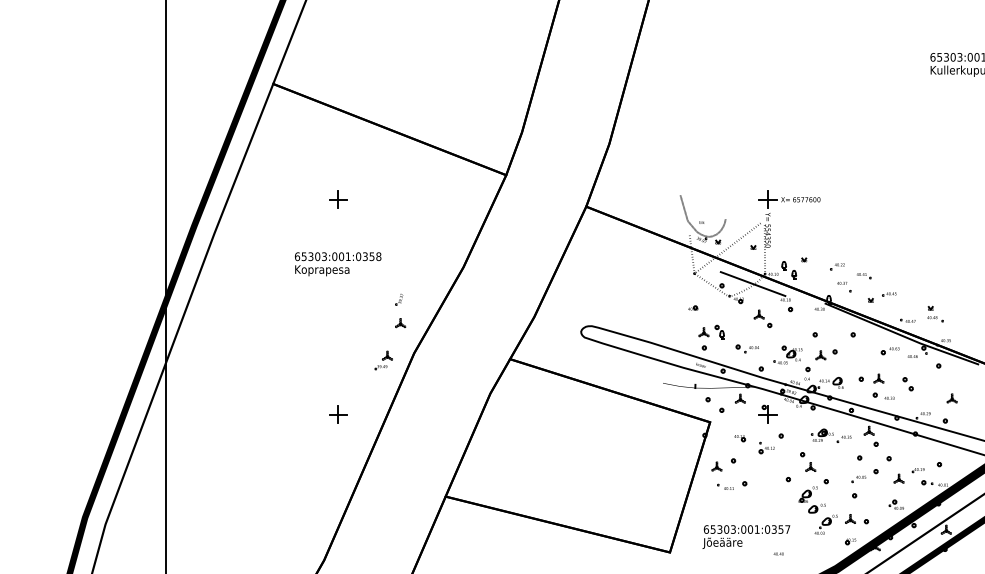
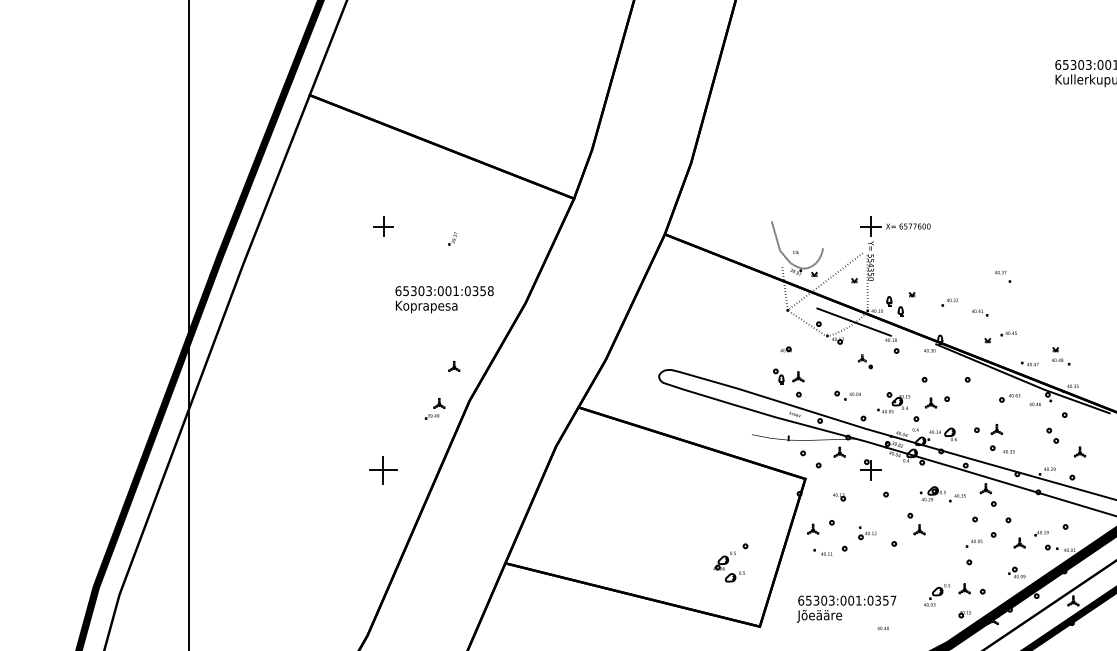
text: (338, 264) -> (445, 299), moved
part: (844, 287) -> (1003, 277), moved
part: (399, 299) -> (452, 238), moved
part: (762, 318) -> (864, 361), size x0.7
part: (719, 331) -> (778, 375), moved
part: (907, 384) -> (1052, 436), moved
part: (338, 414) -> (383, 470), size x1.4
part: (766, 447) -> (867, 532), moved
part: (813, 496) -> (730, 563), moved

